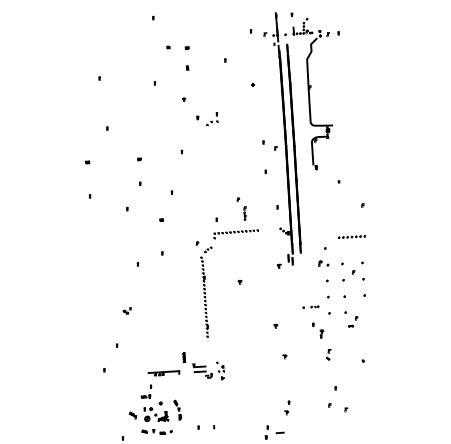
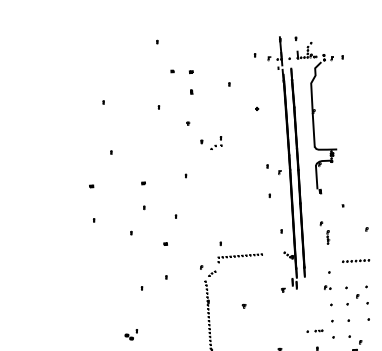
part: (241, 208) -> (324, 232), moved
part: (323, 263) -> (327, 287), size x0.62
part: (126, 310) -> (130, 334), size x1.67

